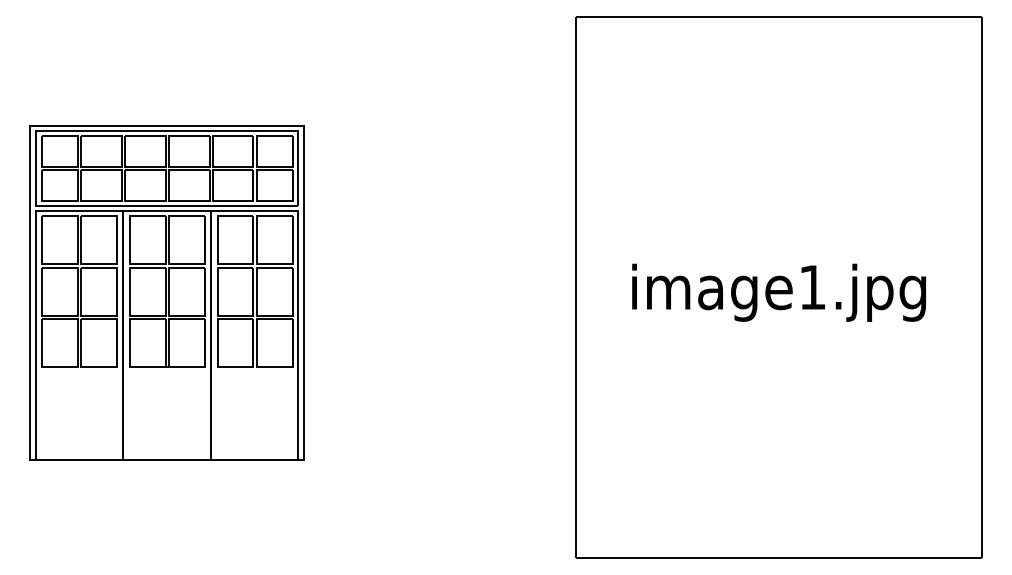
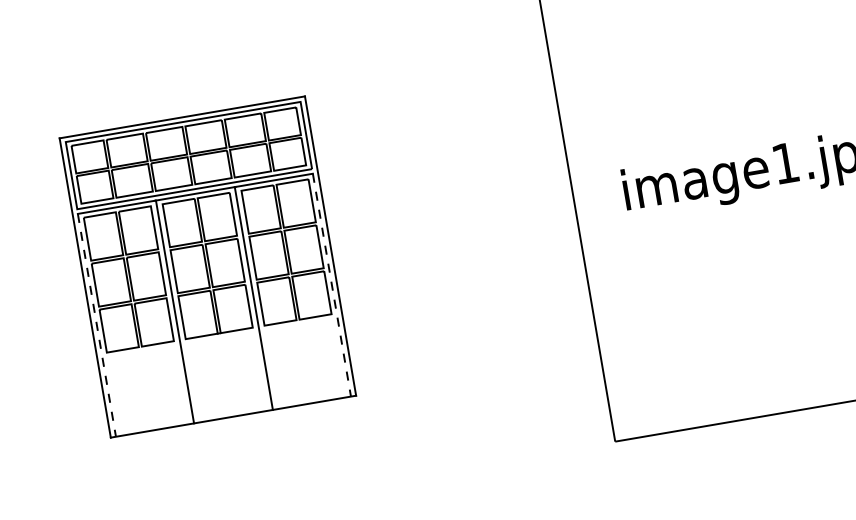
line: (36, 336) -> (97, 326), solid -> dashed
line: (298, 336) -> (332, 286), solid -> dashed

